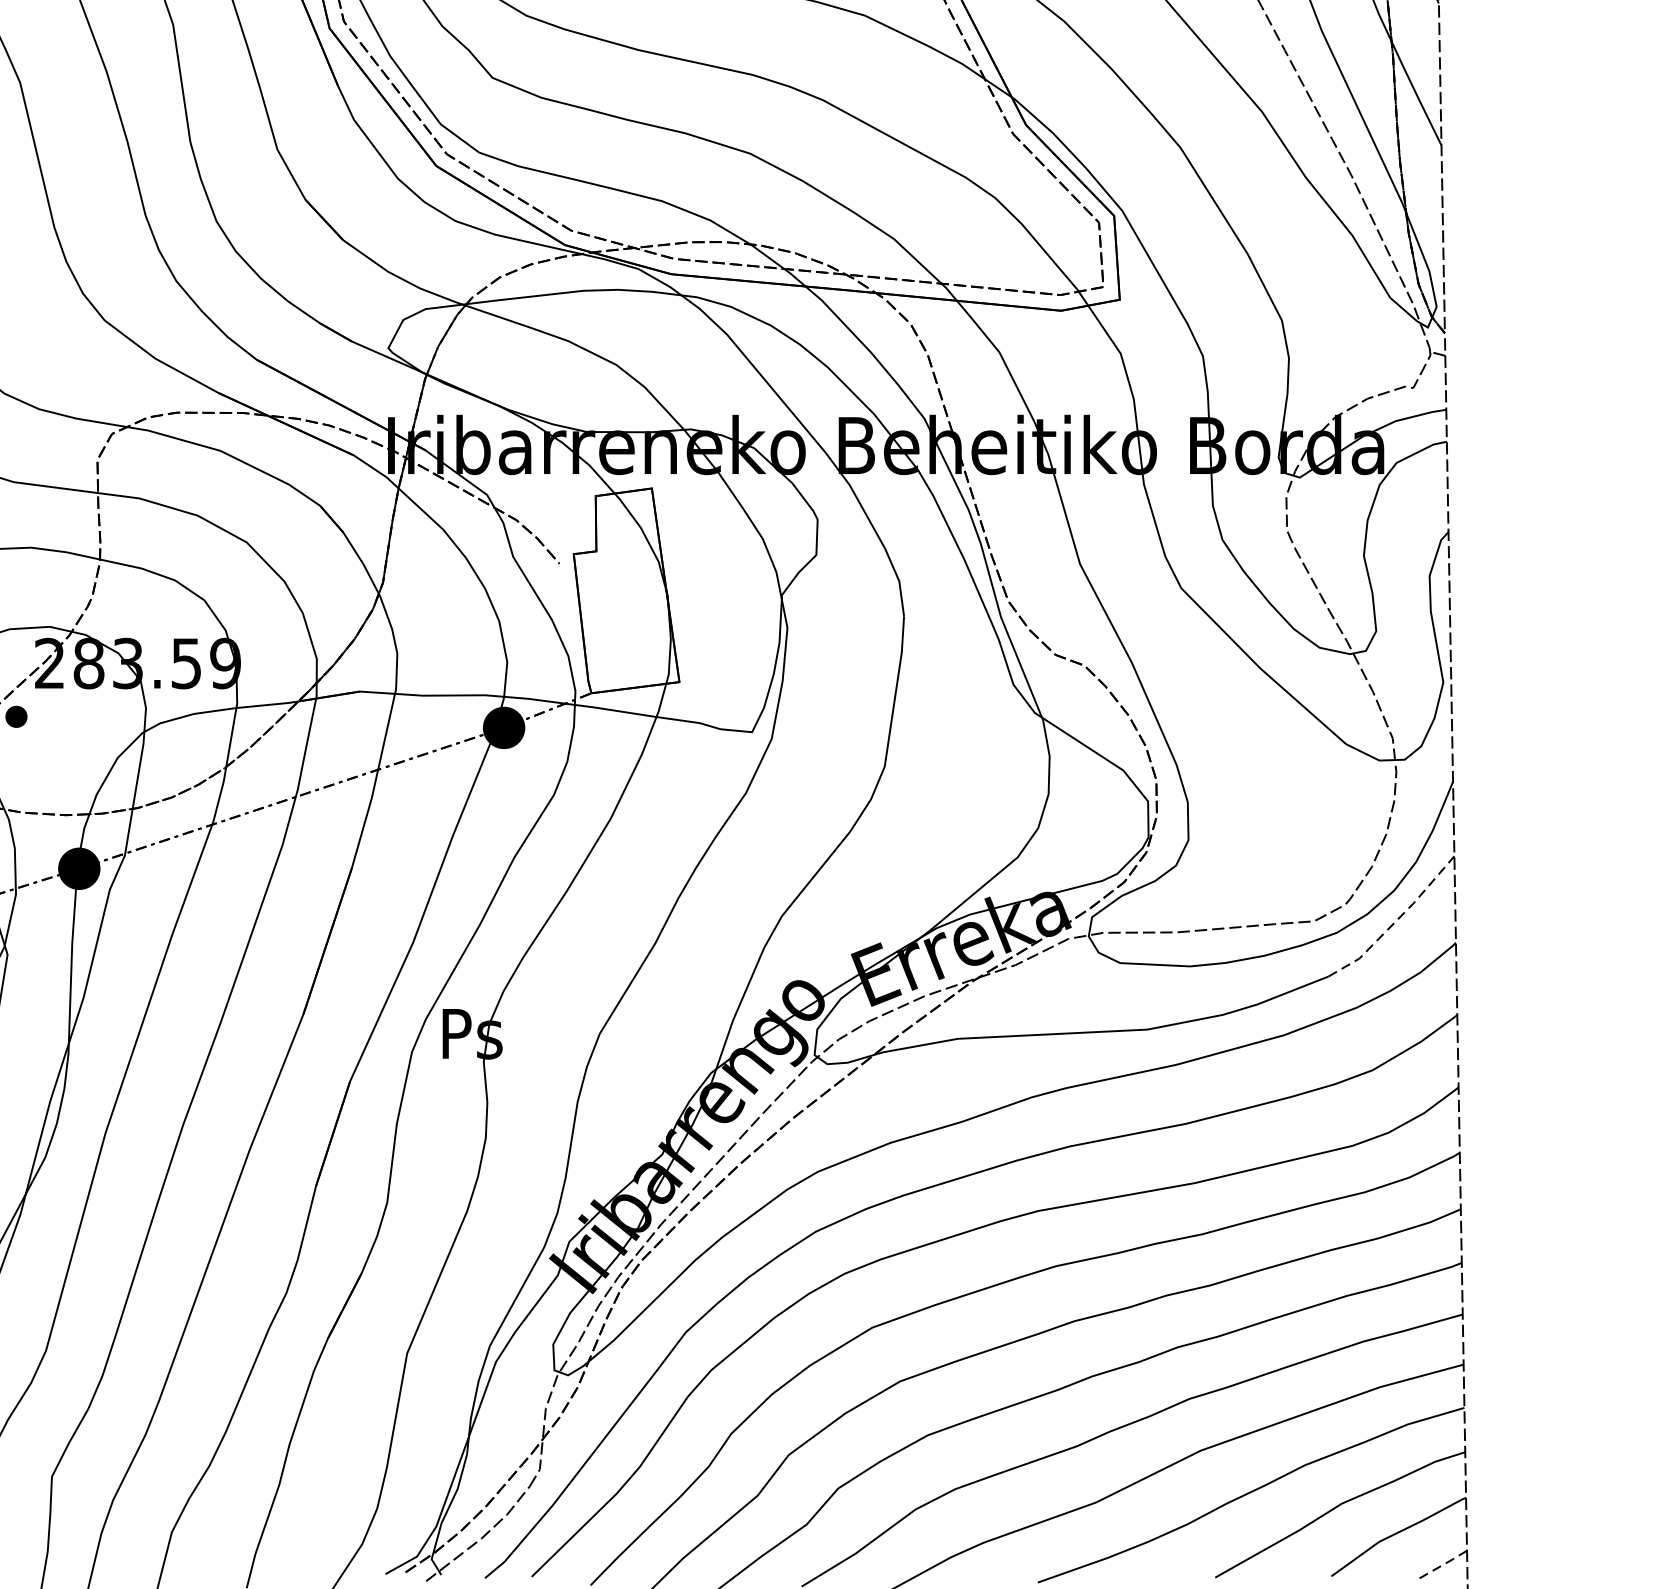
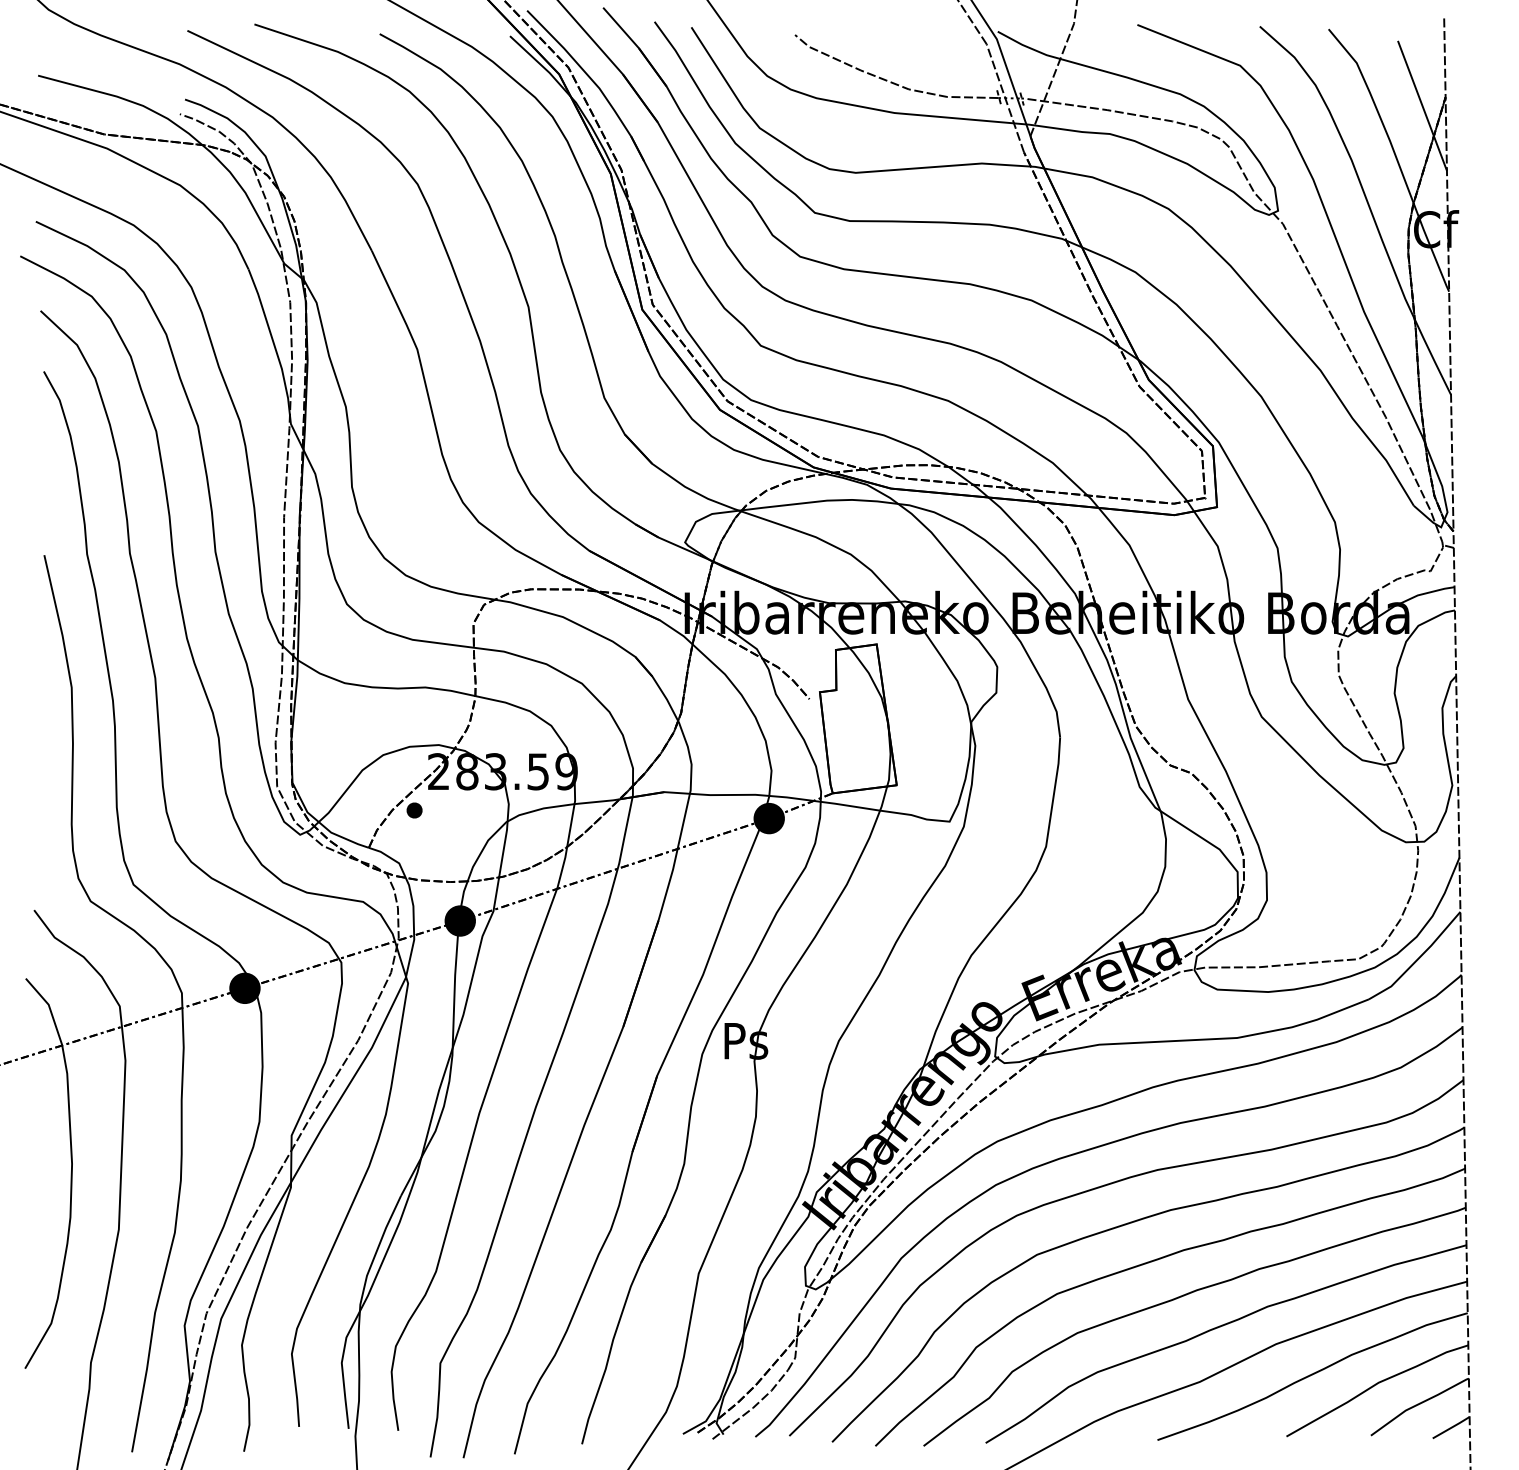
line: (1396, 920) -> (1418, 958), dashed -> solid
line: (1442, 1565) -> (1451, 1427), dashed -> solid

